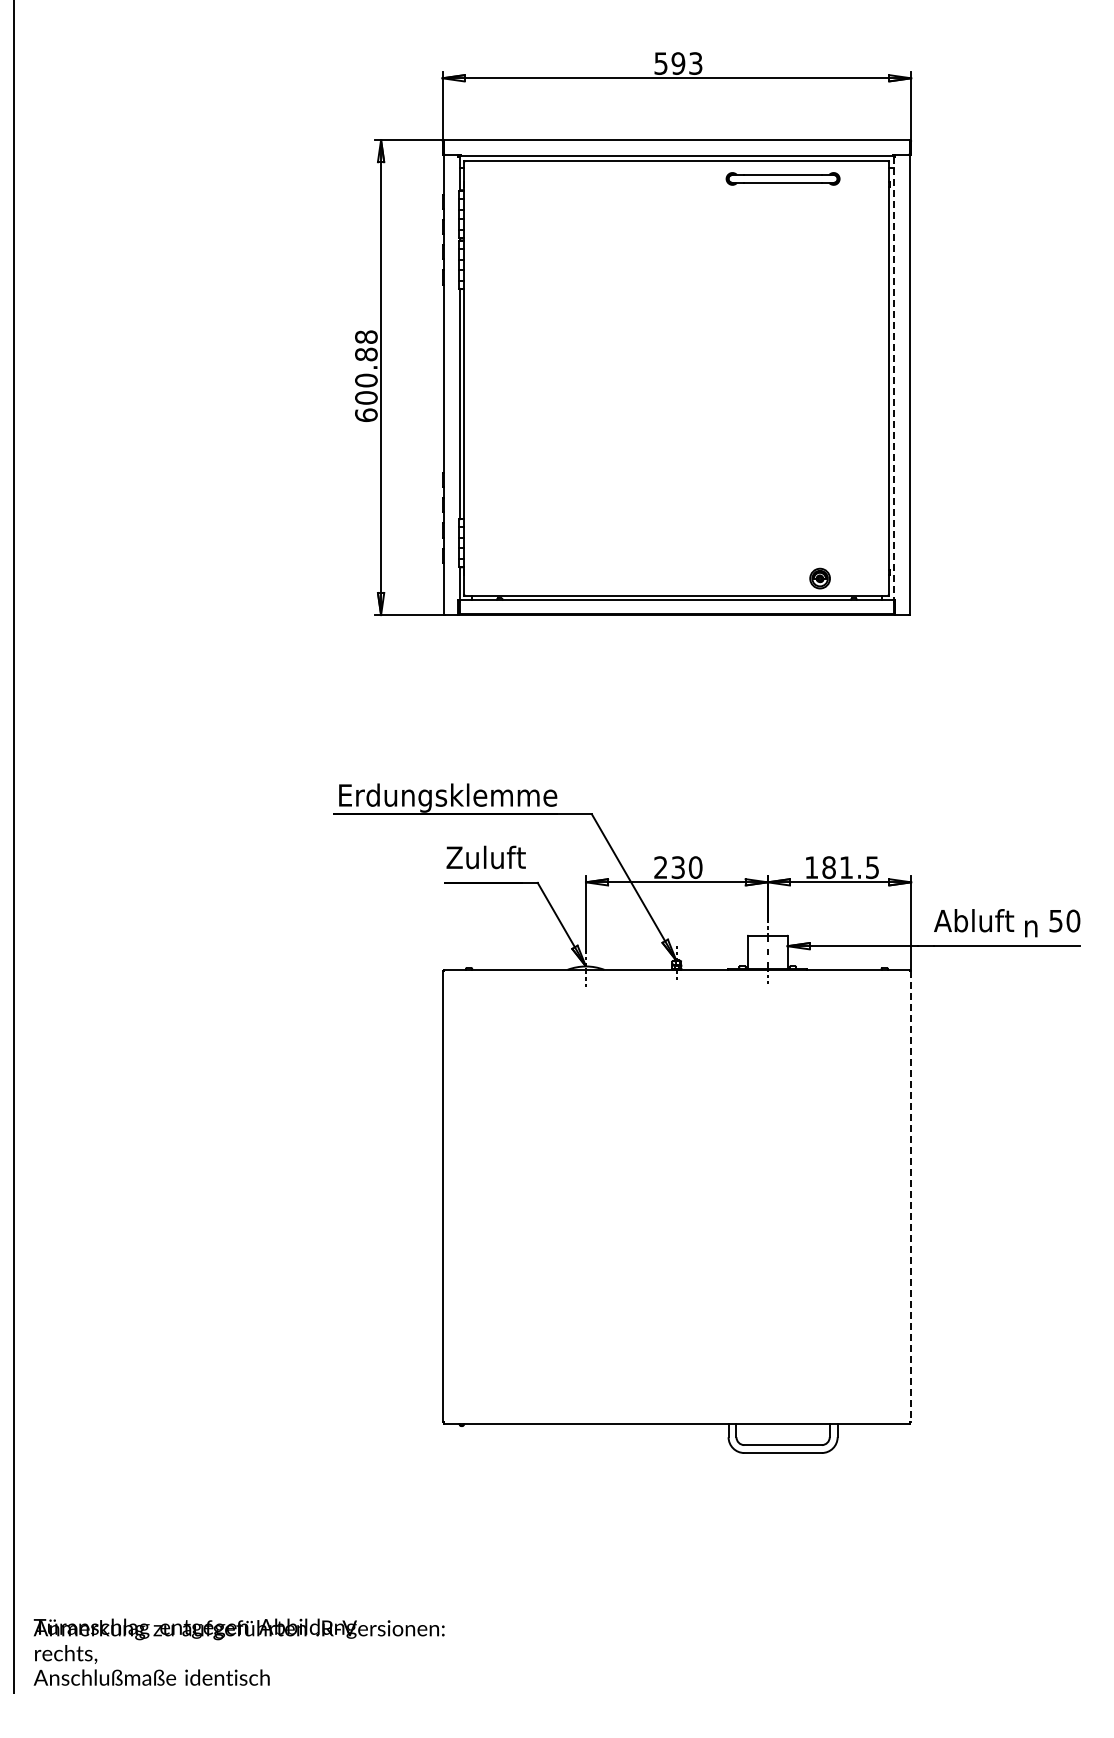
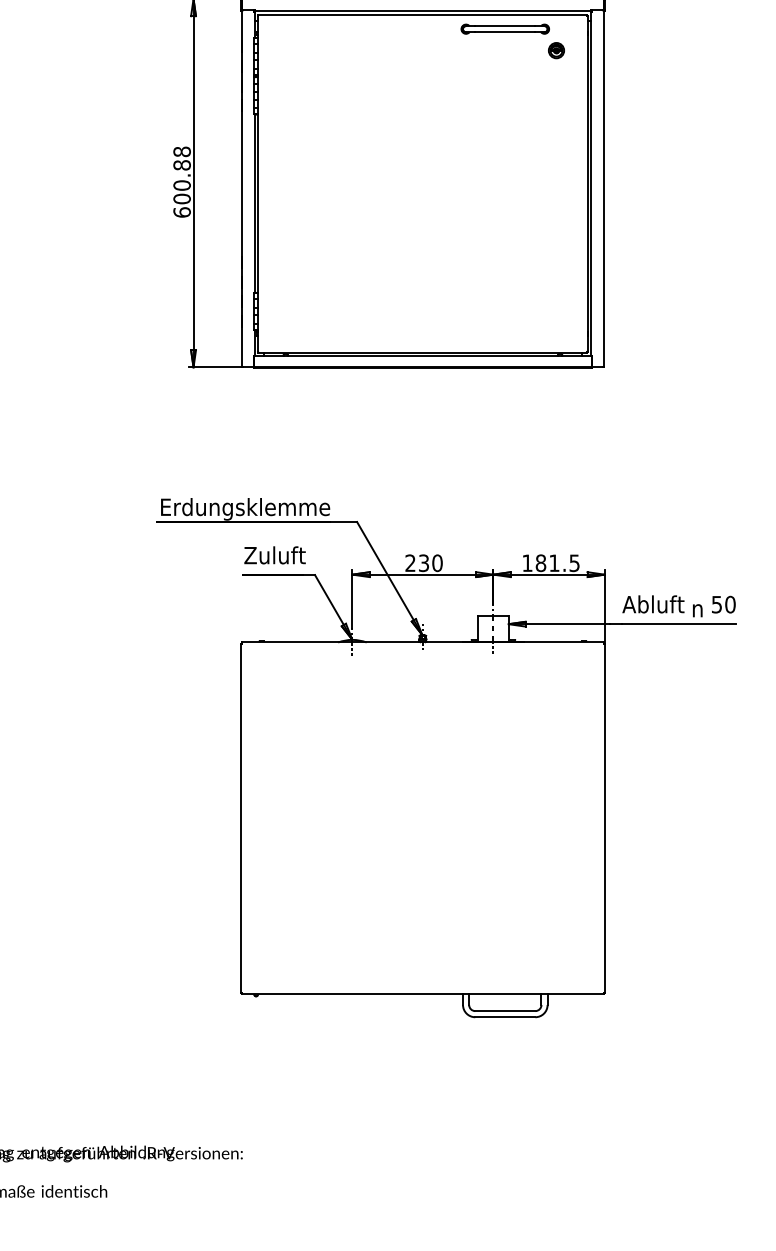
line: (893, 379) -> (590, 184), dashed -> solid
part: (819, 578) -> (556, 50), moved
line: (911, 1197) -> (604, 819), dashed -> solid

